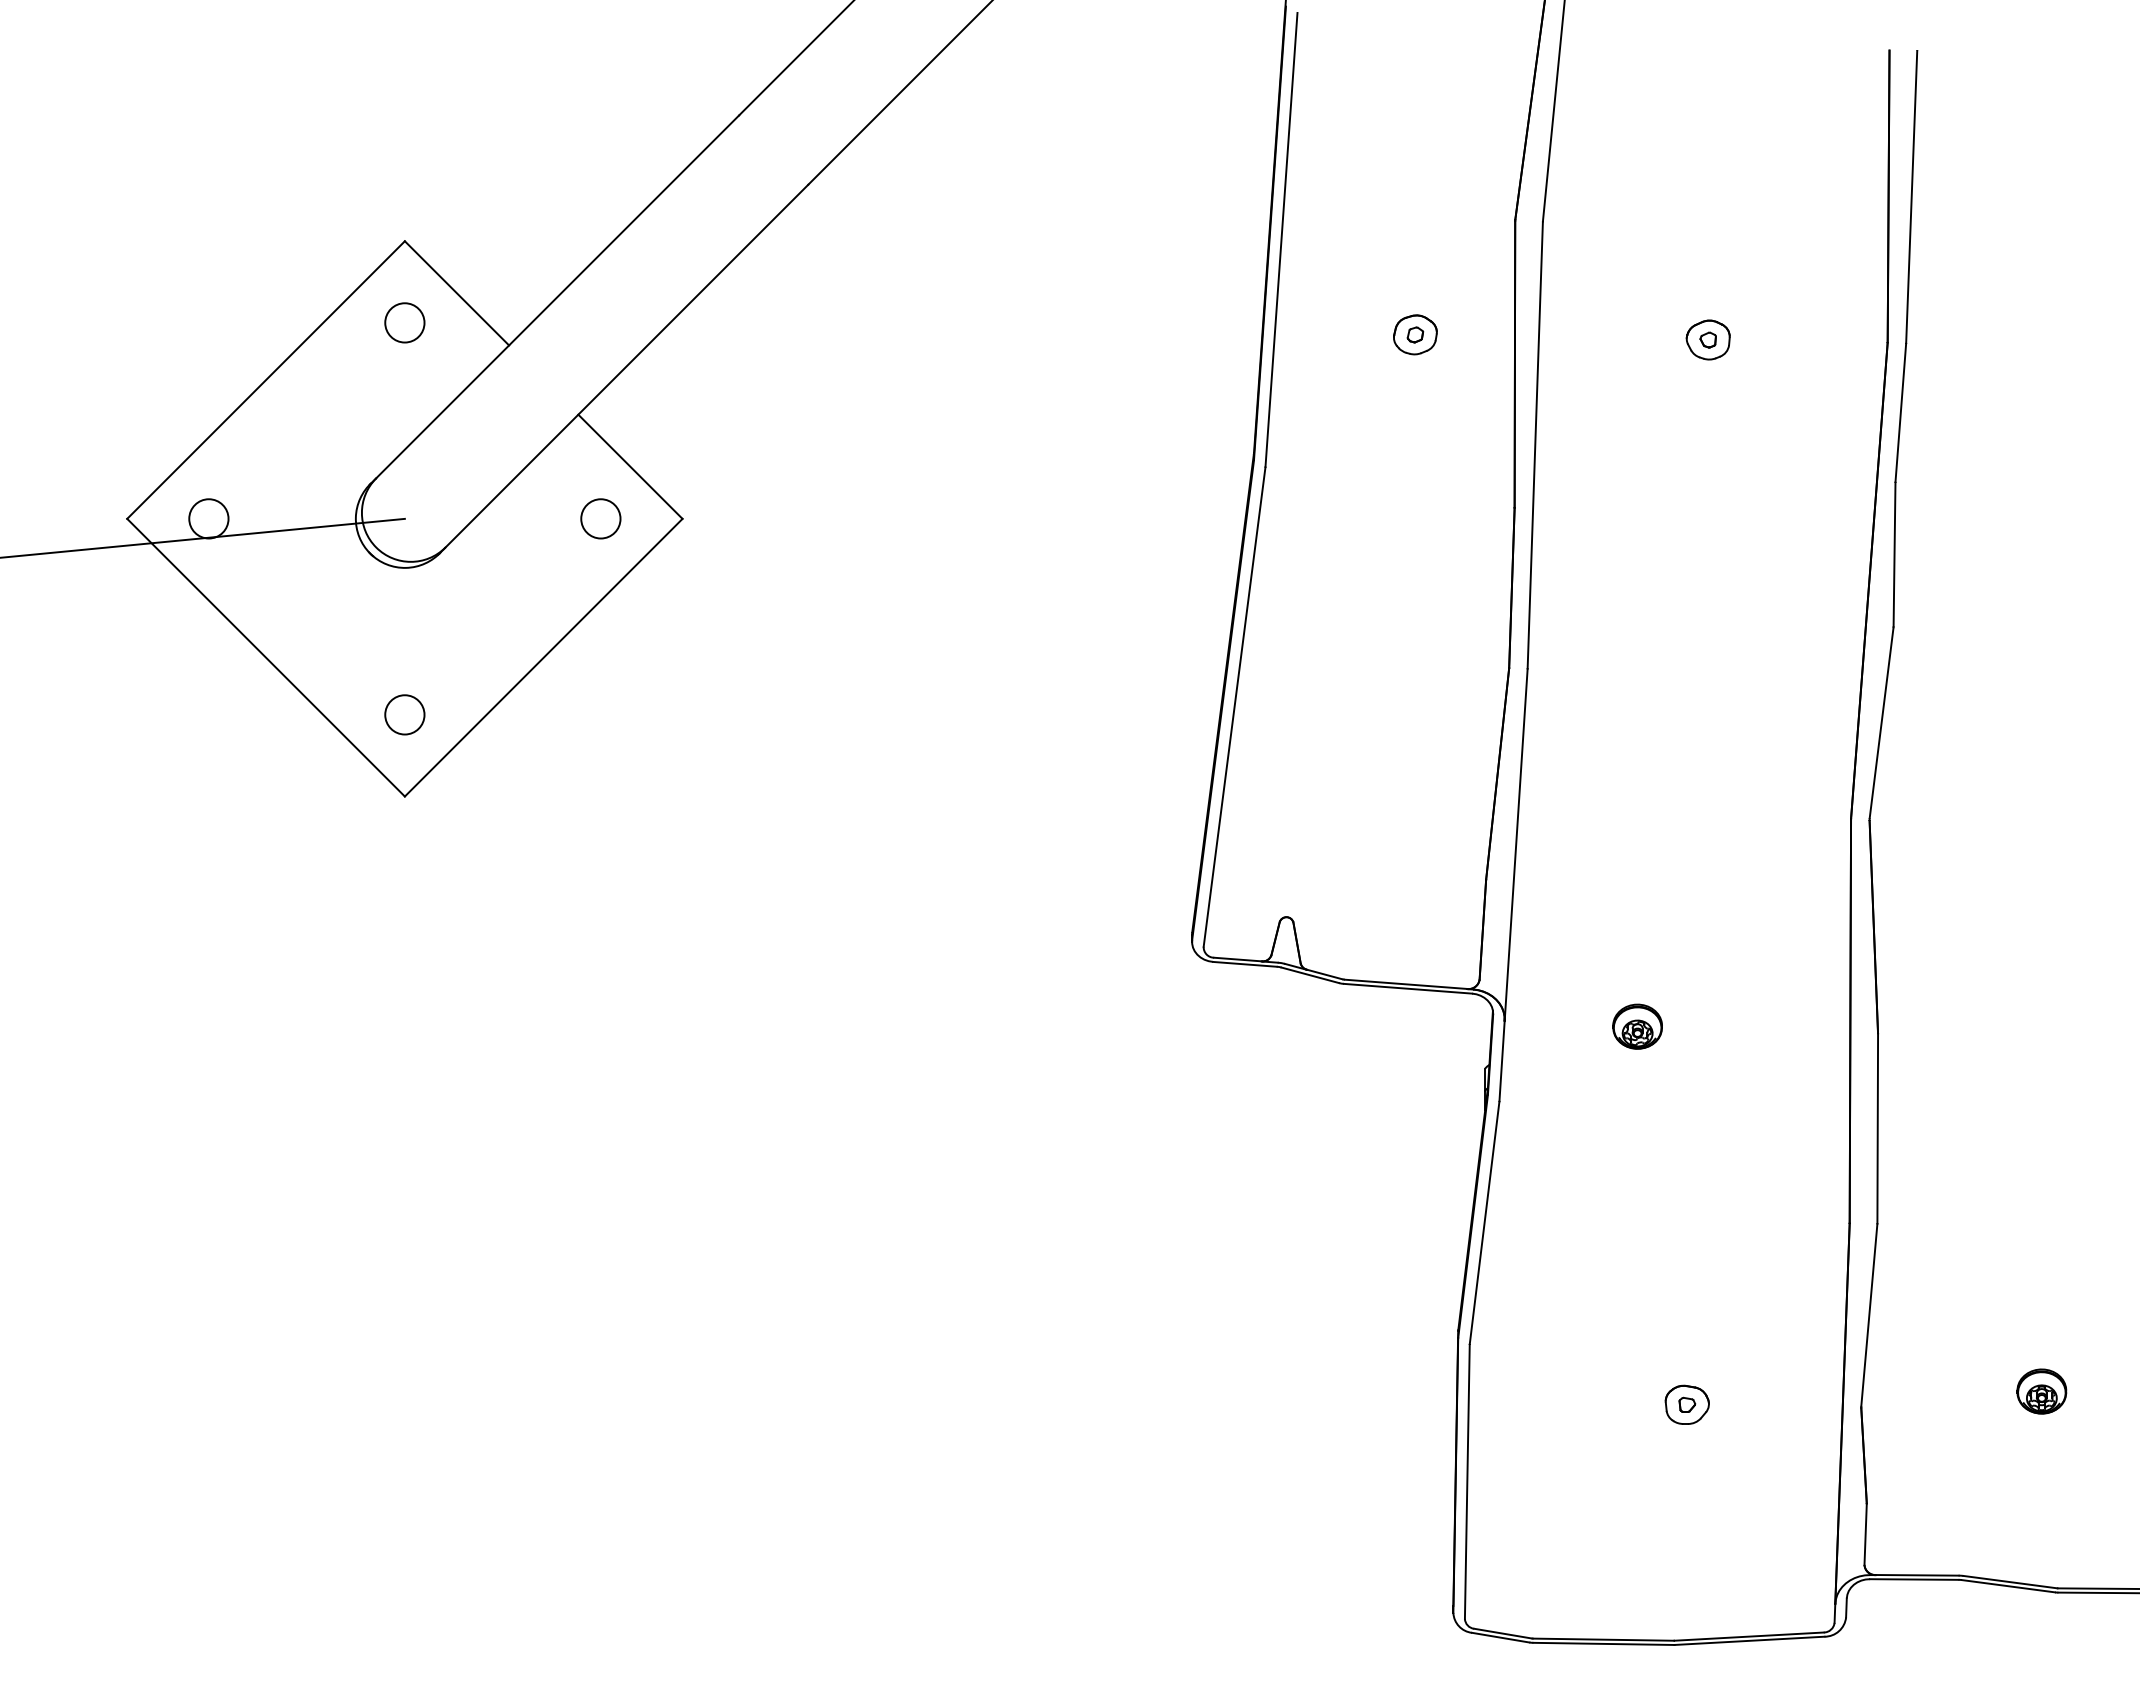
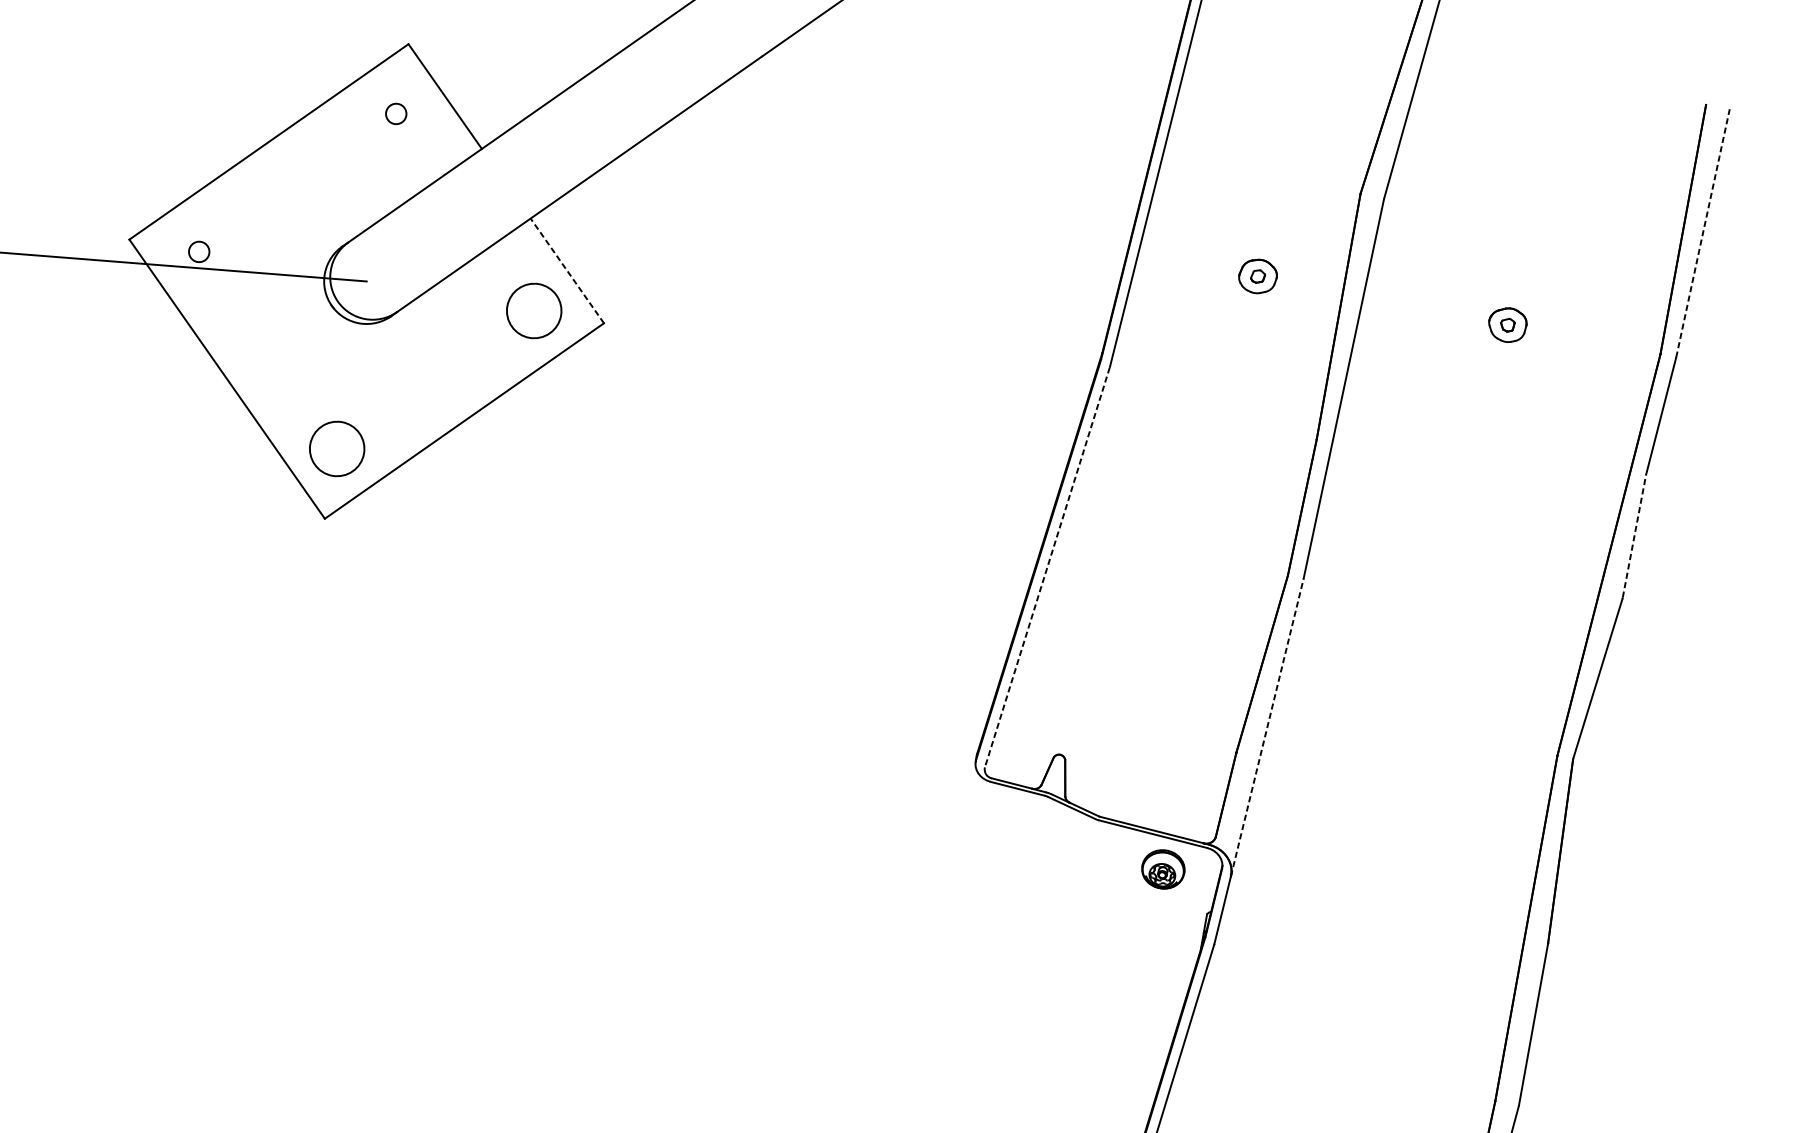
line: (1911, 196) -> (1702, 232), solid -> dashed
circle: (404, 322) -> (395, 113), size x0.6
line: (630, 466) -> (567, 270), solid -> dashed
circle: (208, 518) -> (198, 251), size x0.6
circle: (600, 518) -> (533, 310), size x1.6
line: (1894, 554) -> (1634, 536), solid -> dashed
line: (1234, 707) -> (1047, 567), solid -> dashed
circle: (404, 714) -> (336, 448), size x1.6
line: (1516, 844) -> (1267, 727), solid -> dashed
part: (1637, 1026) -> (1163, 869), moved

